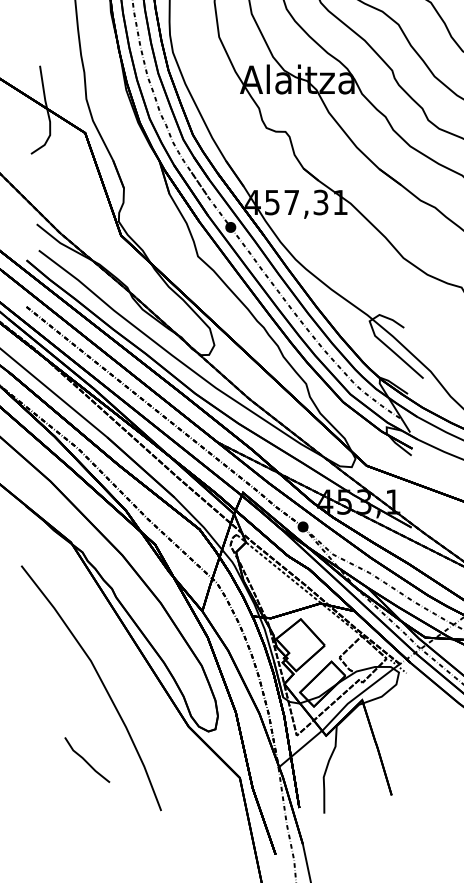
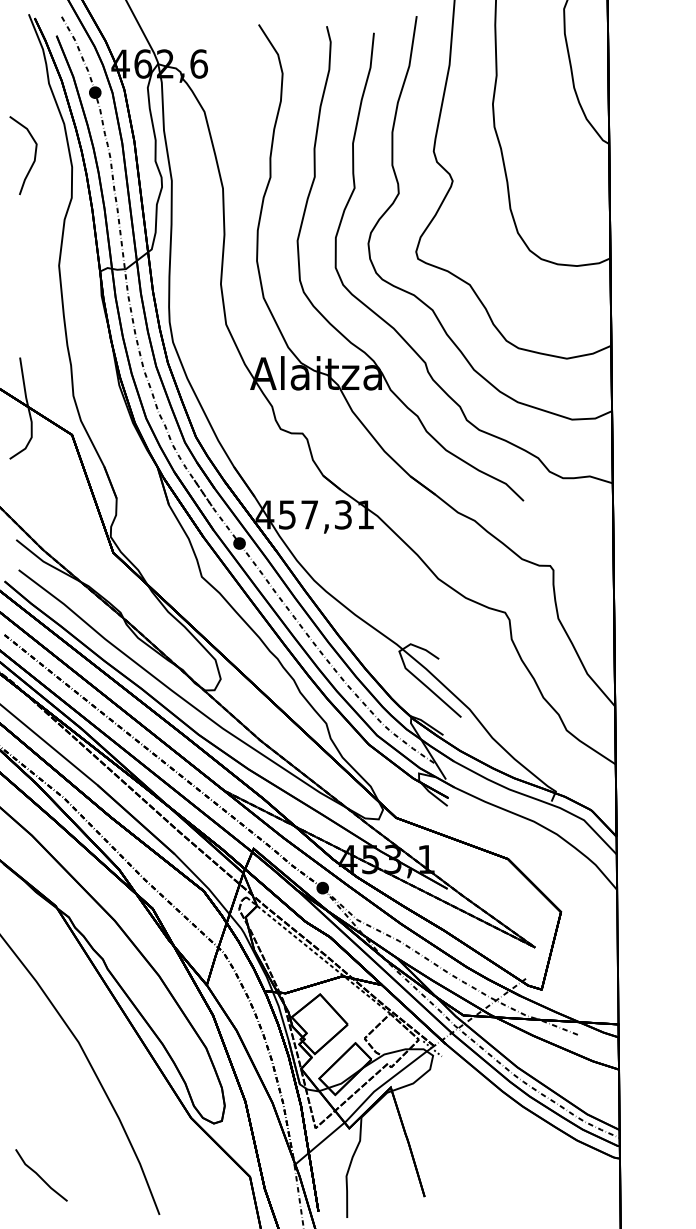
line: (86, 761) -> (40, 1176), moved

